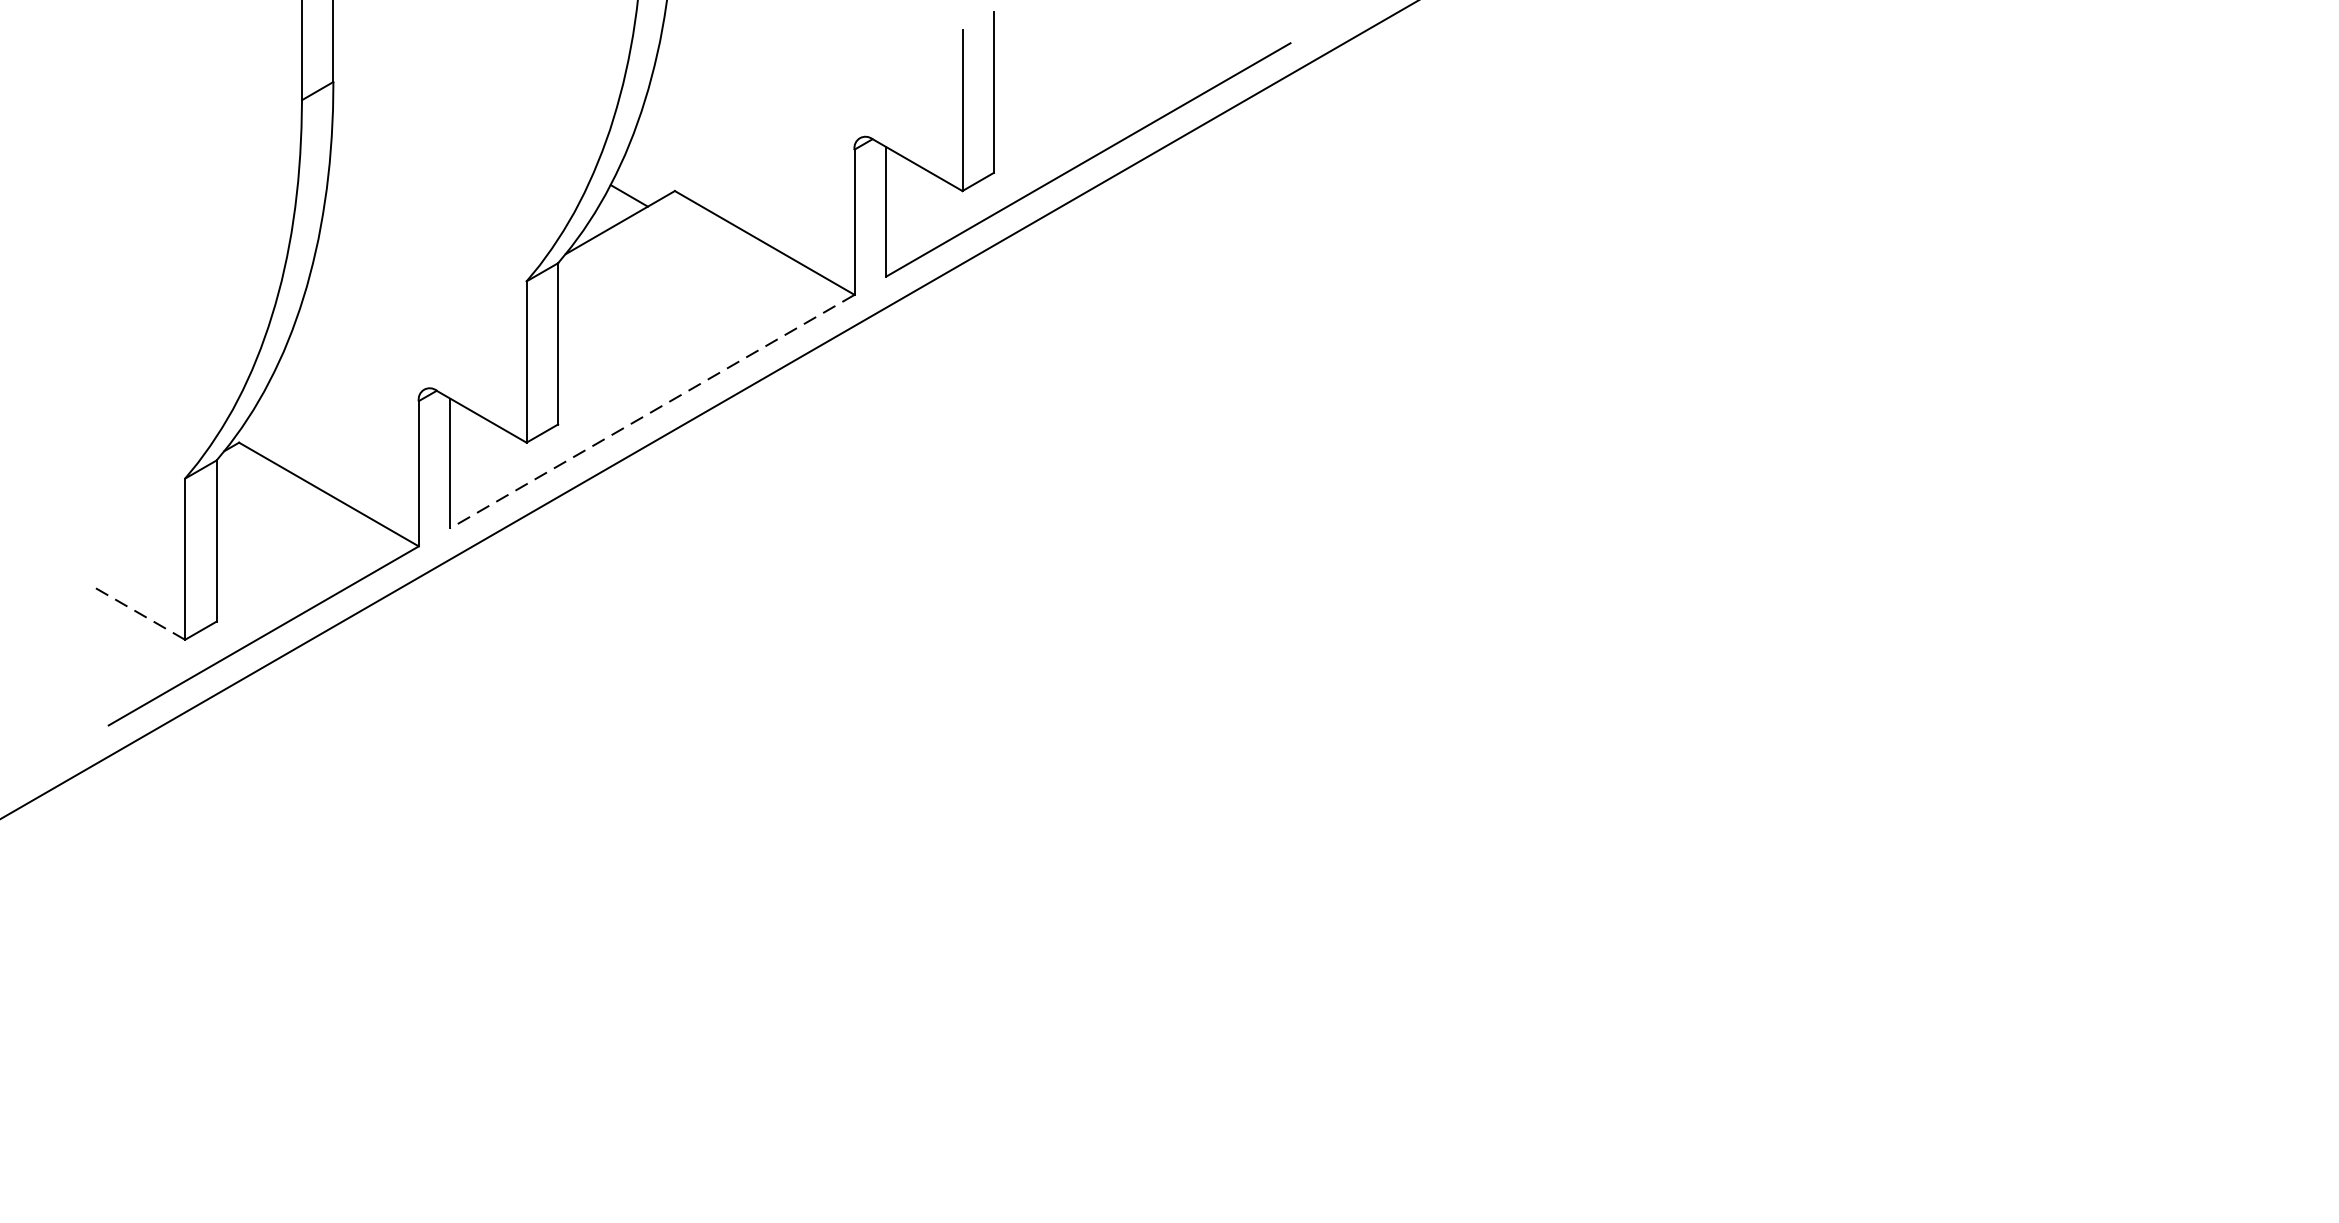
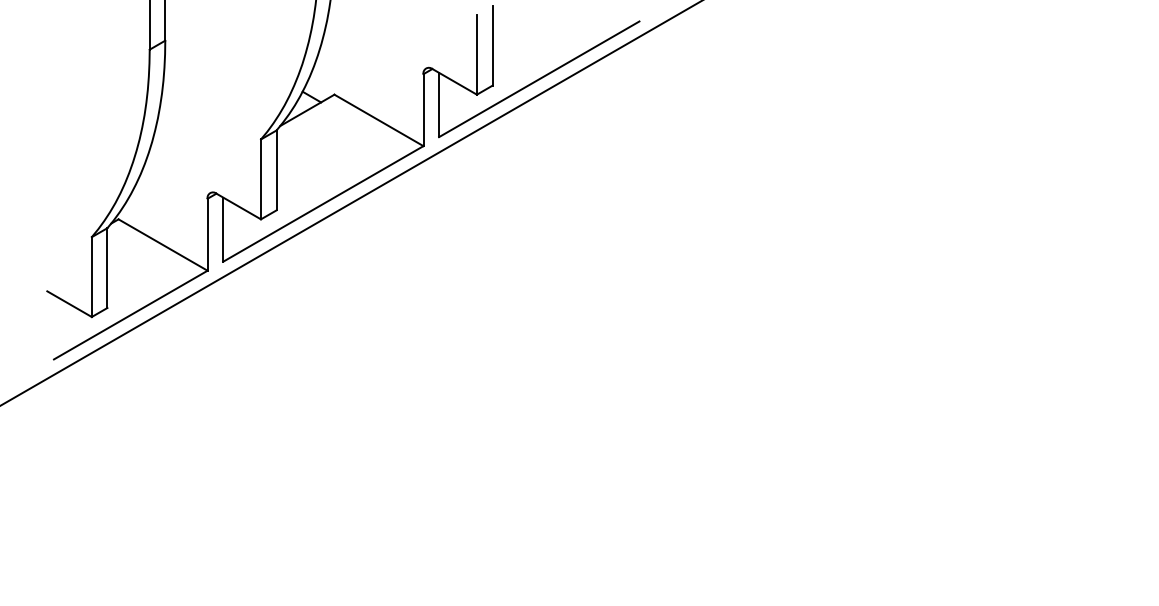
line: (652, 410) -> (323, 203), dashed -> solid
line: (140, 614) -> (69, 304), dashed -> solid

